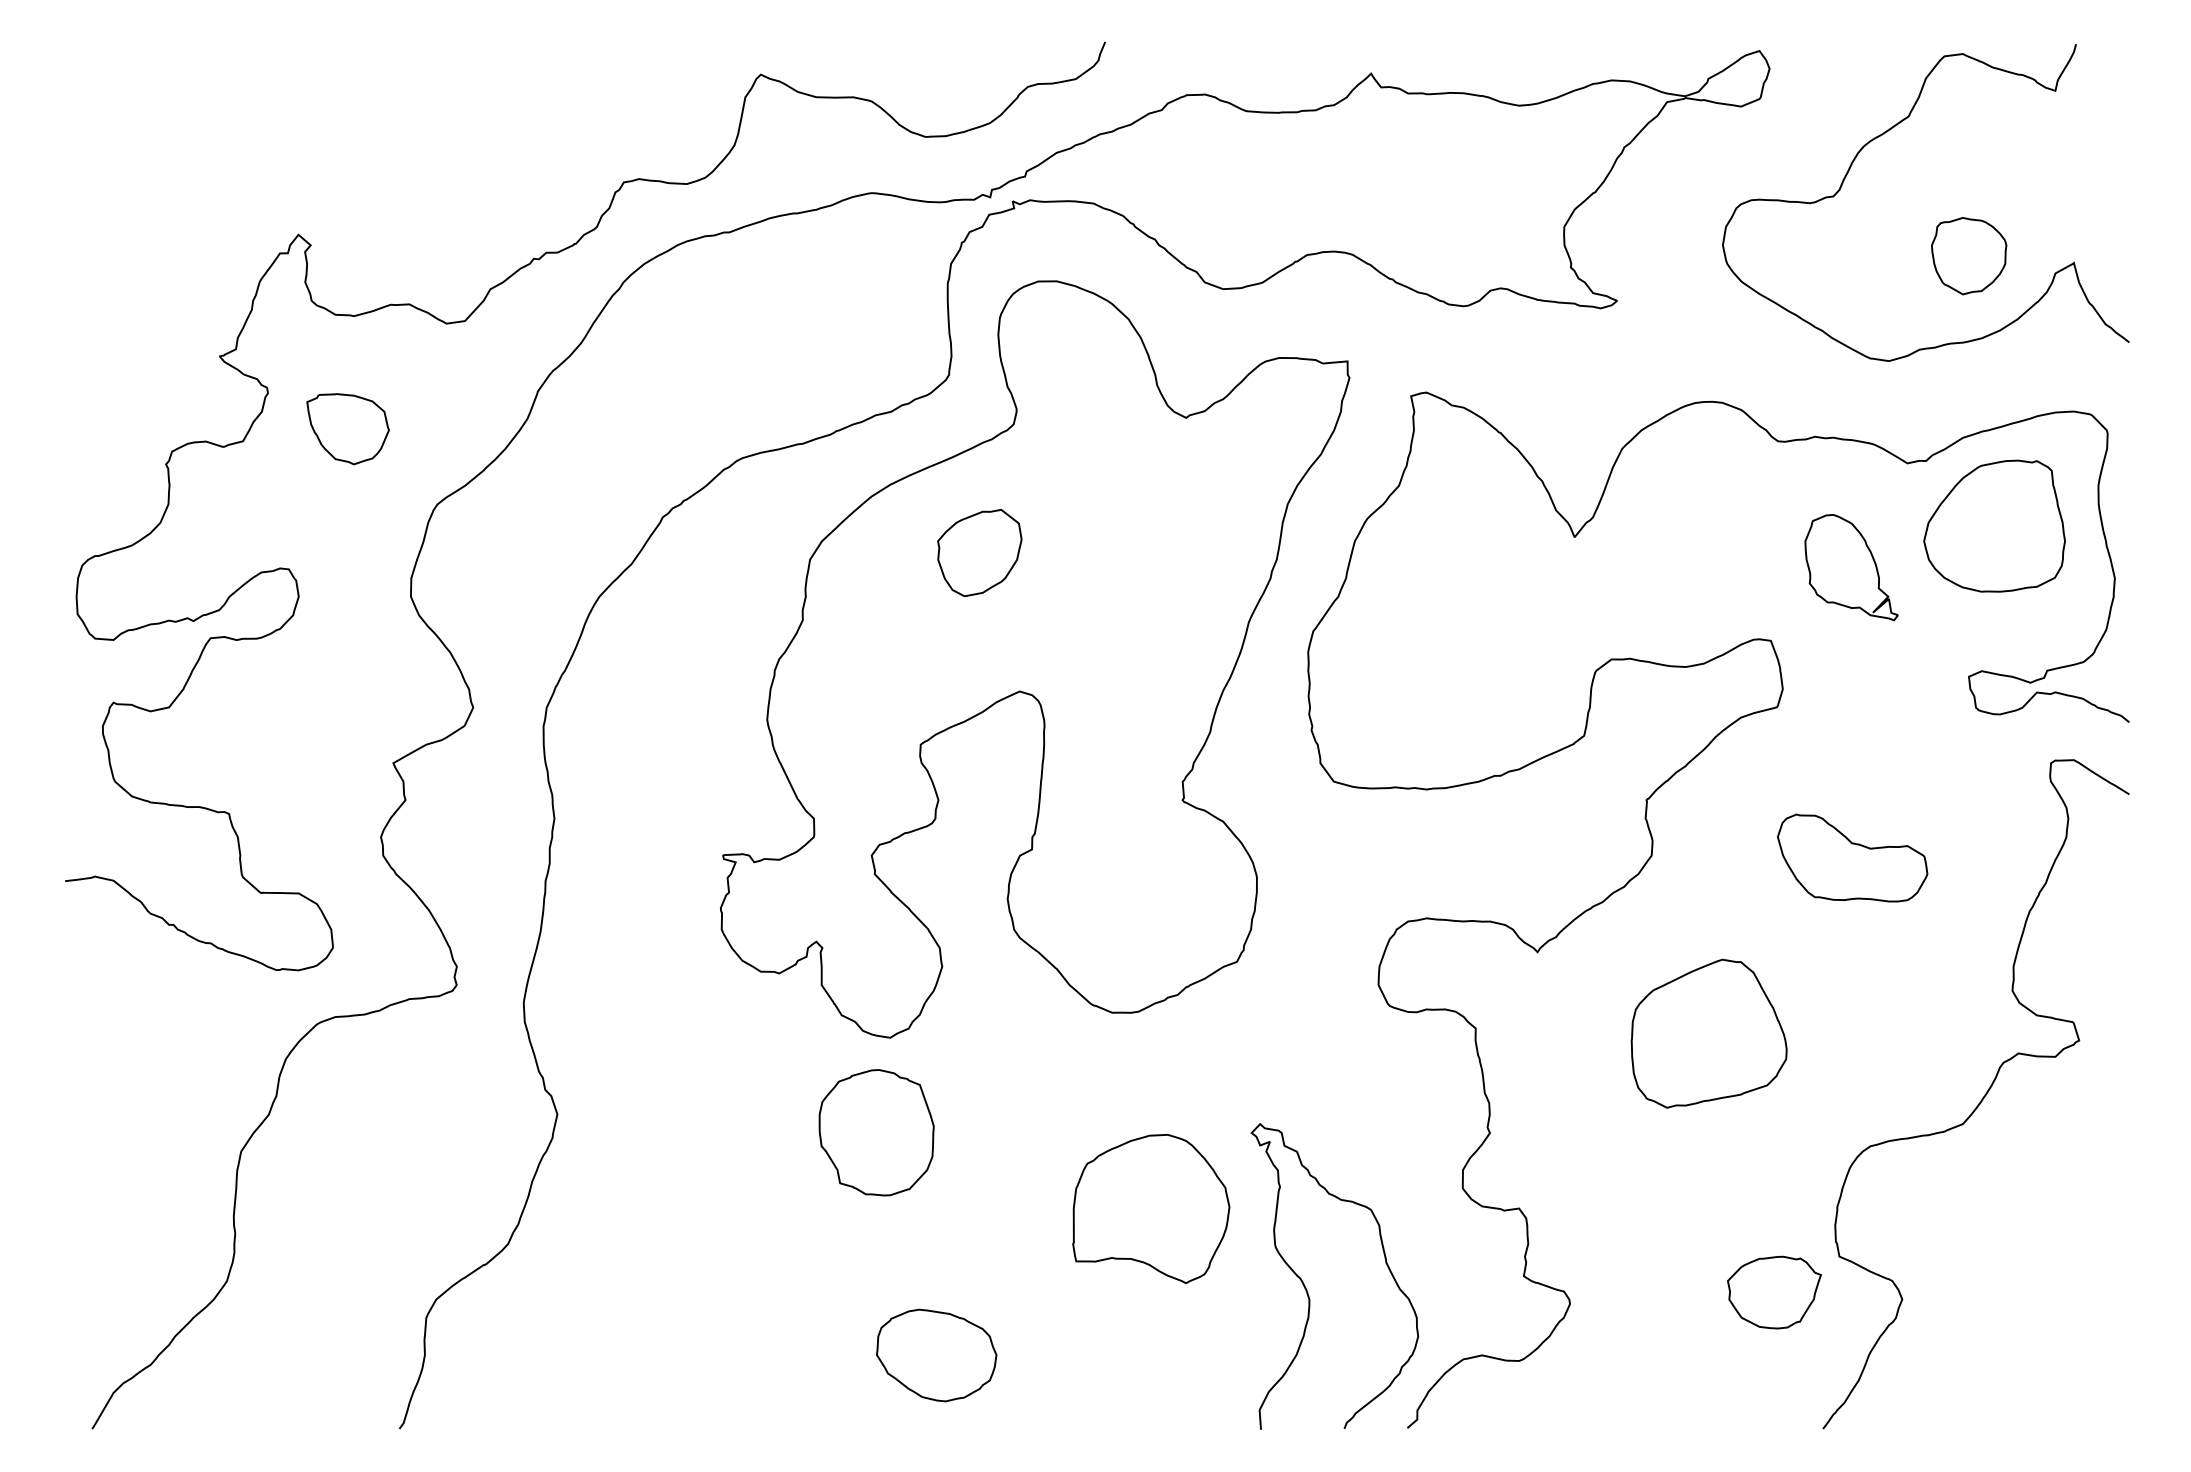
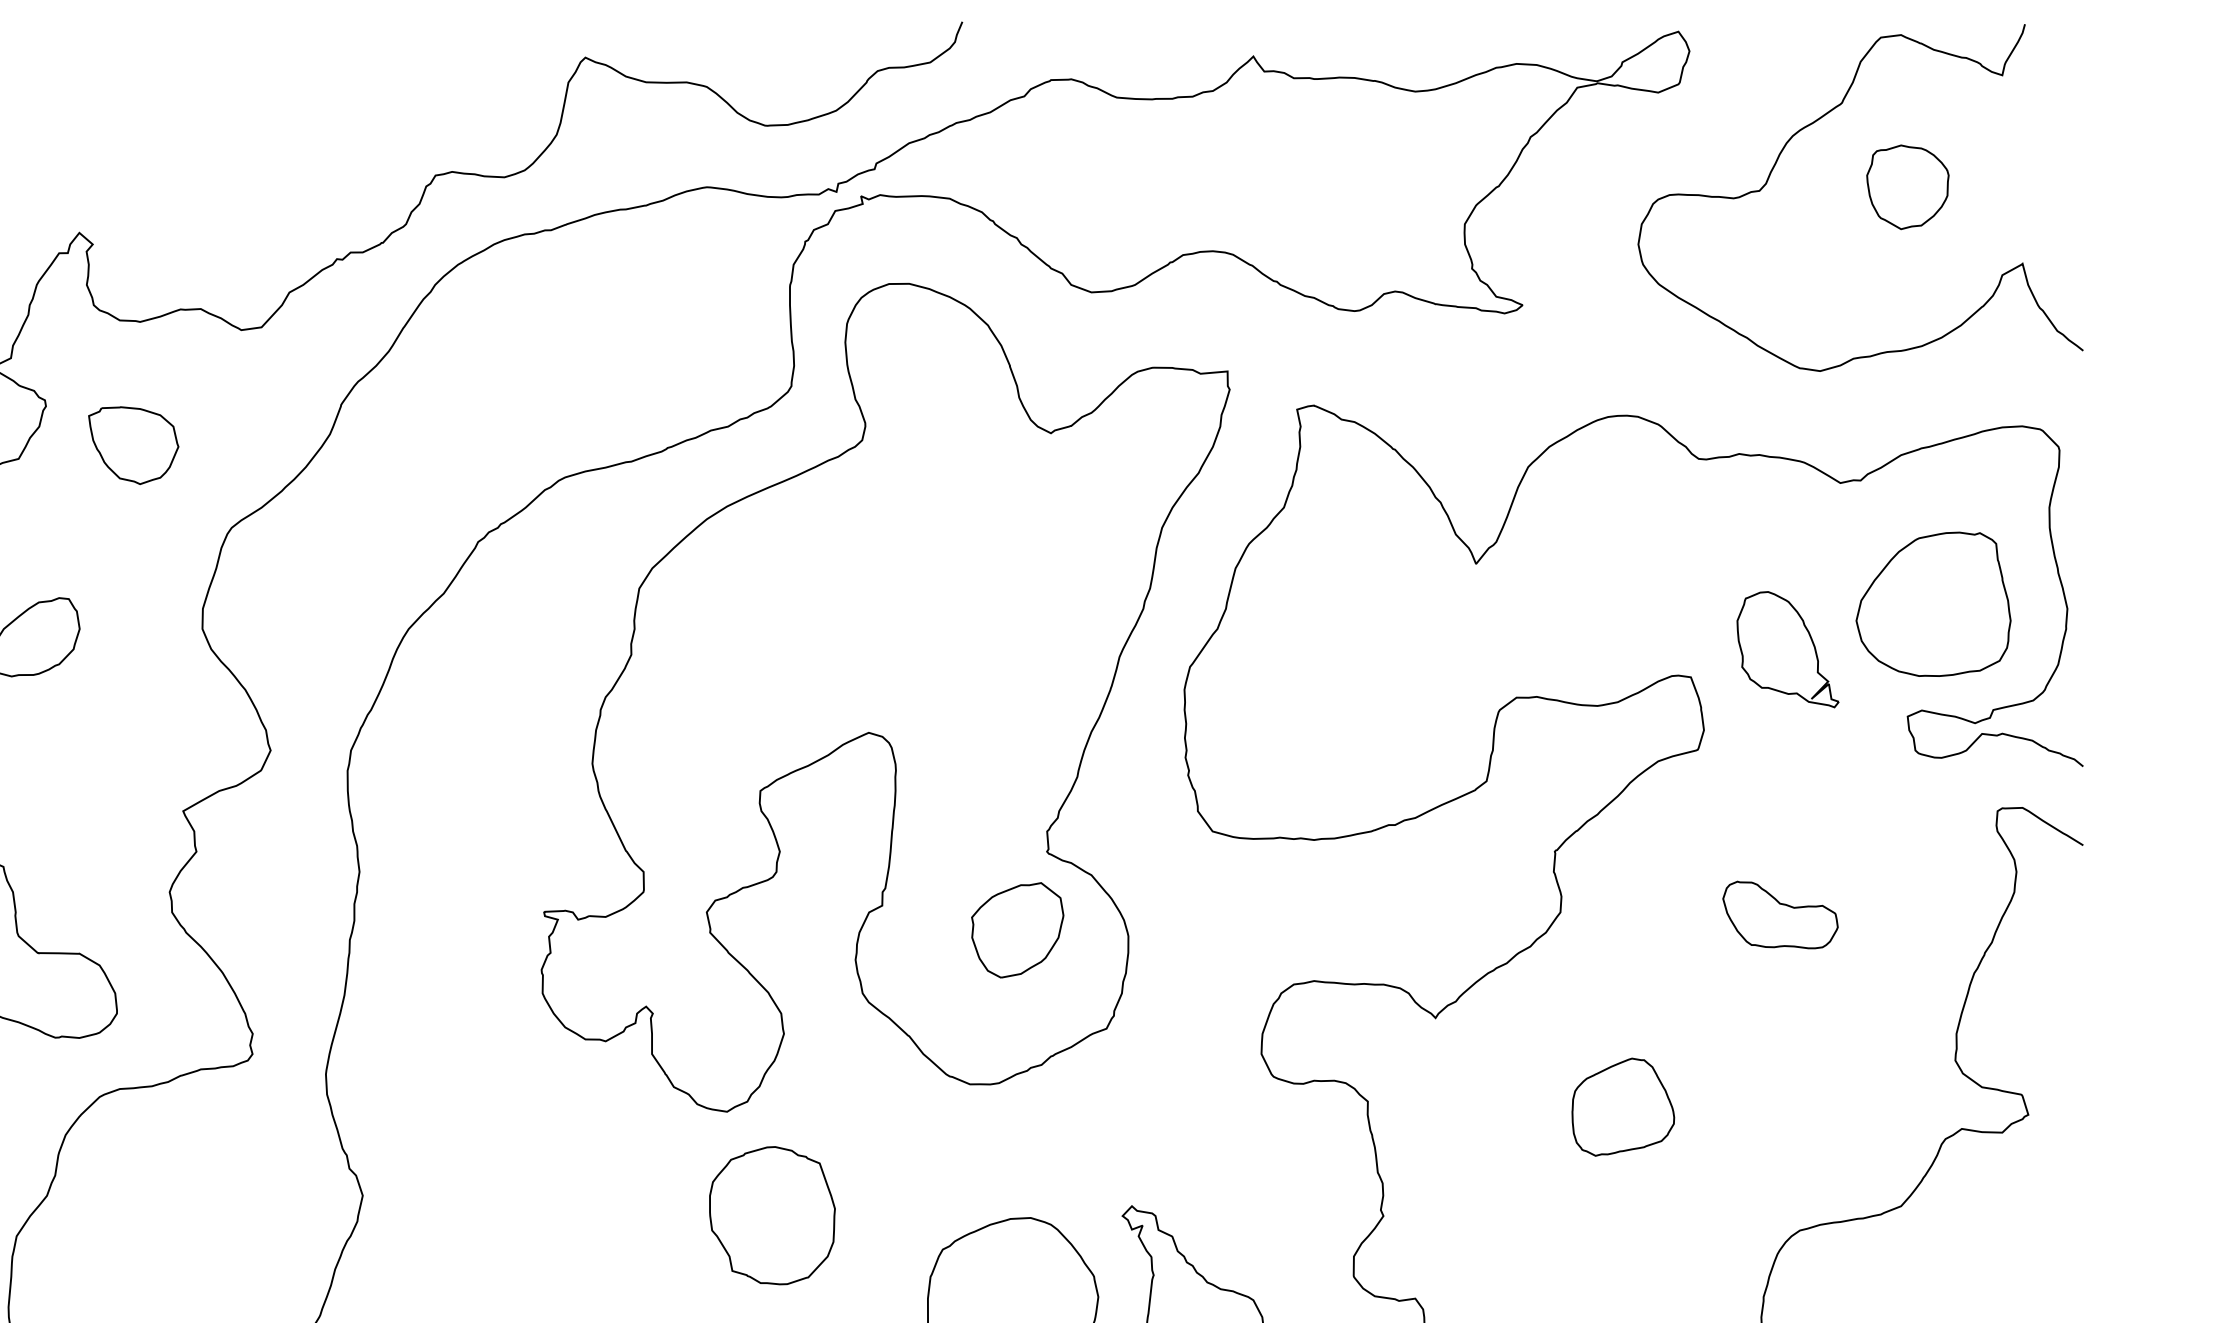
part: (1969, 256) -> (1908, 187), moved
part: (1994, 525) -> (1933, 603), moved
part: (979, 552) -> (1017, 929), moved
part: (1851, 567) -> (1787, 649), moved
part: (1852, 857) -> (1780, 914), size x0.7
part: (1708, 1033) -> (1622, 1107), size x0.6
part: (876, 1132) -> (772, 1215), moved

